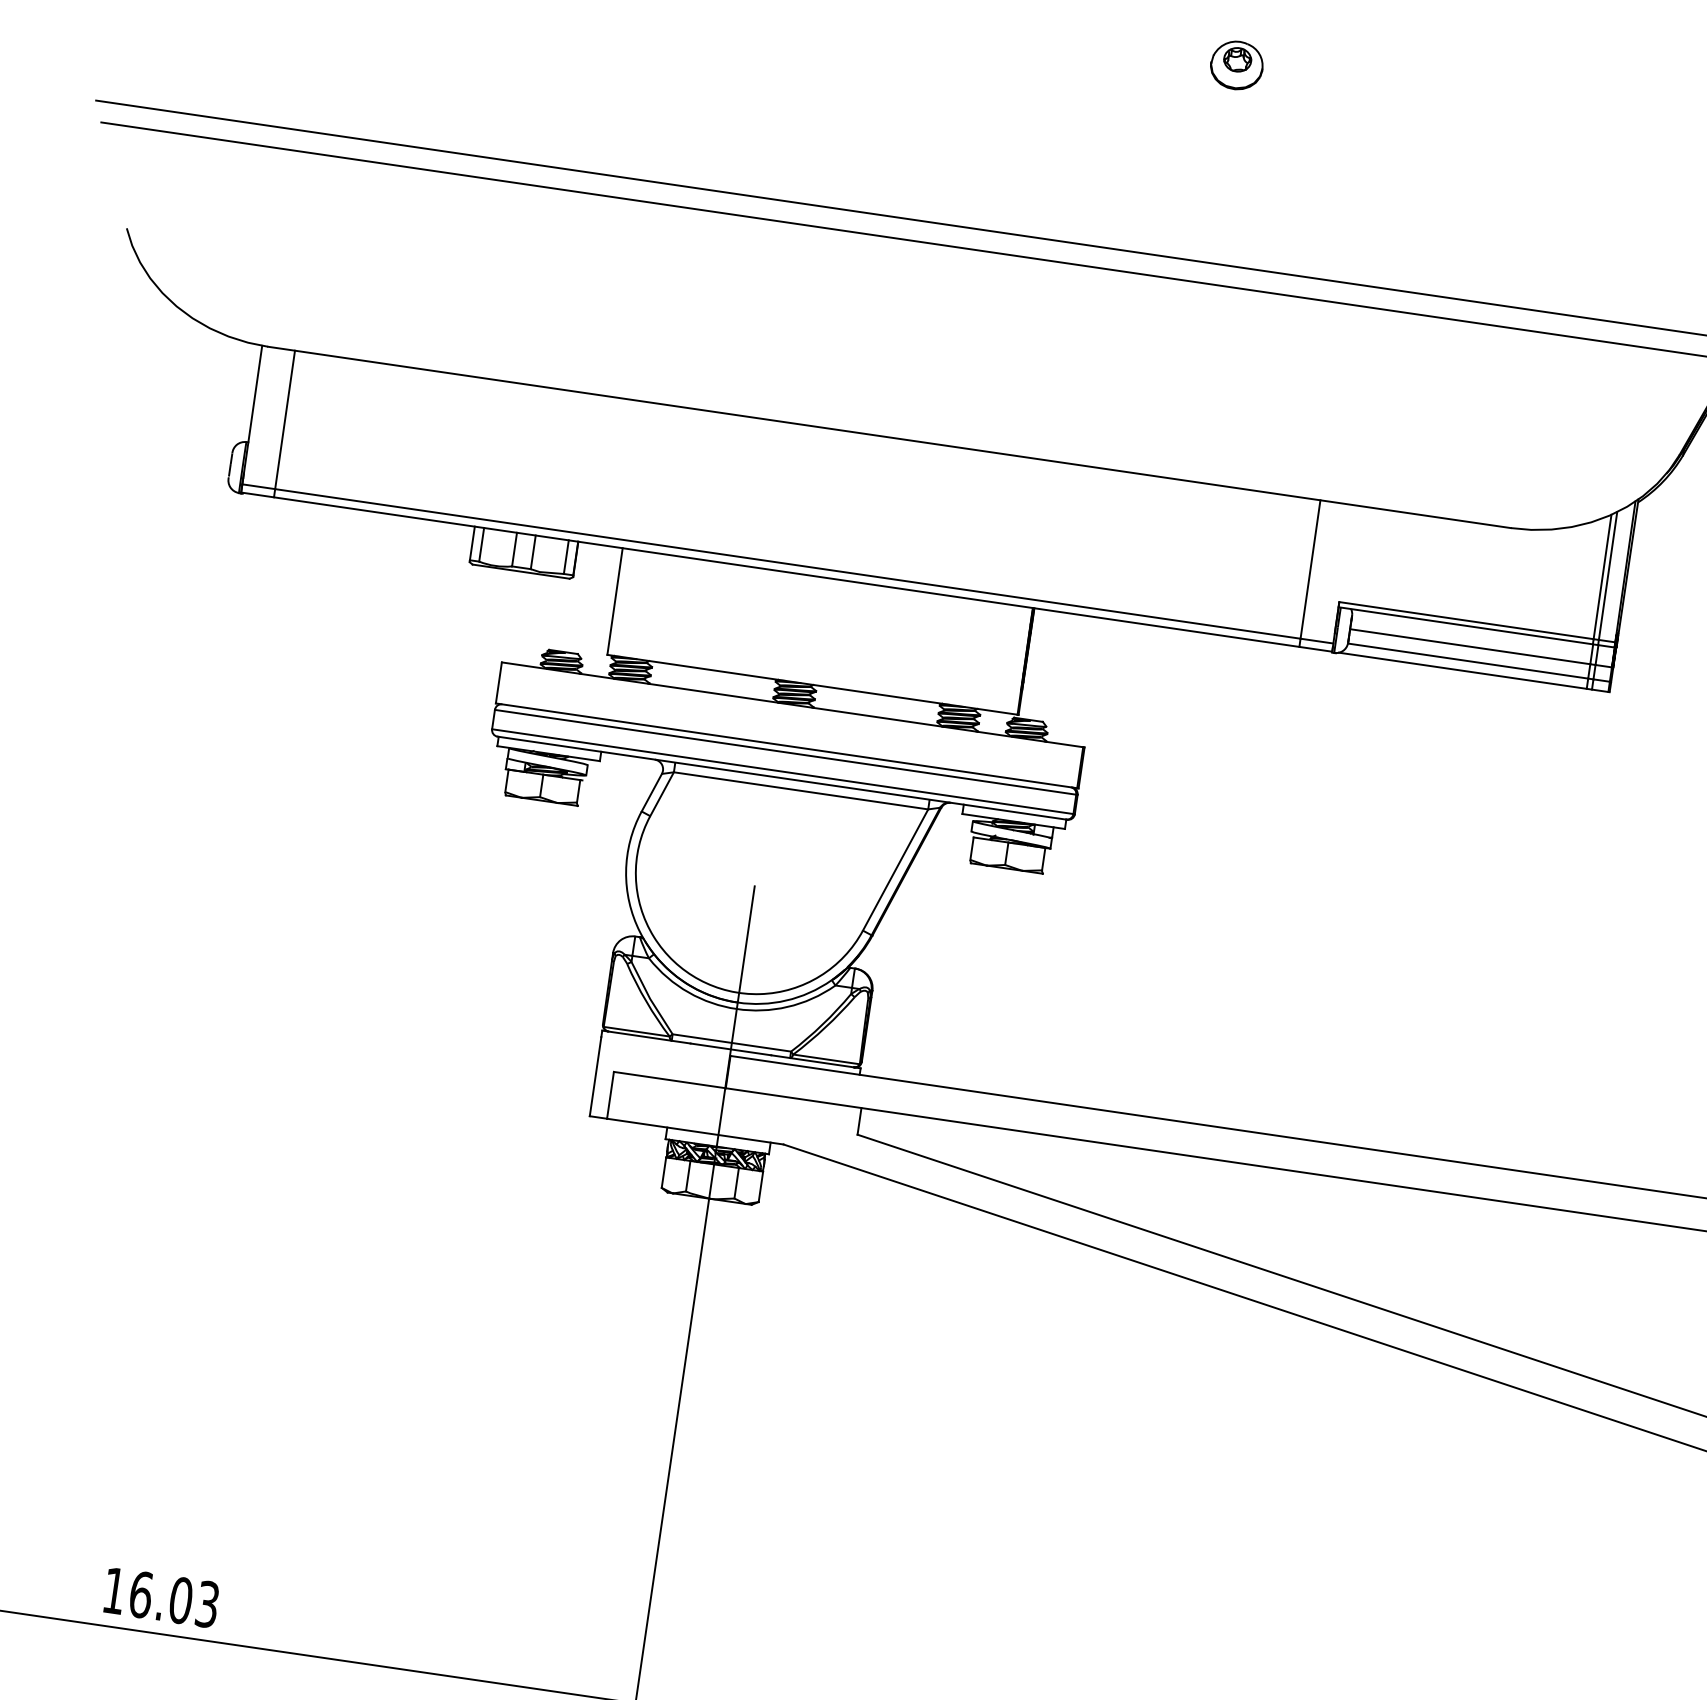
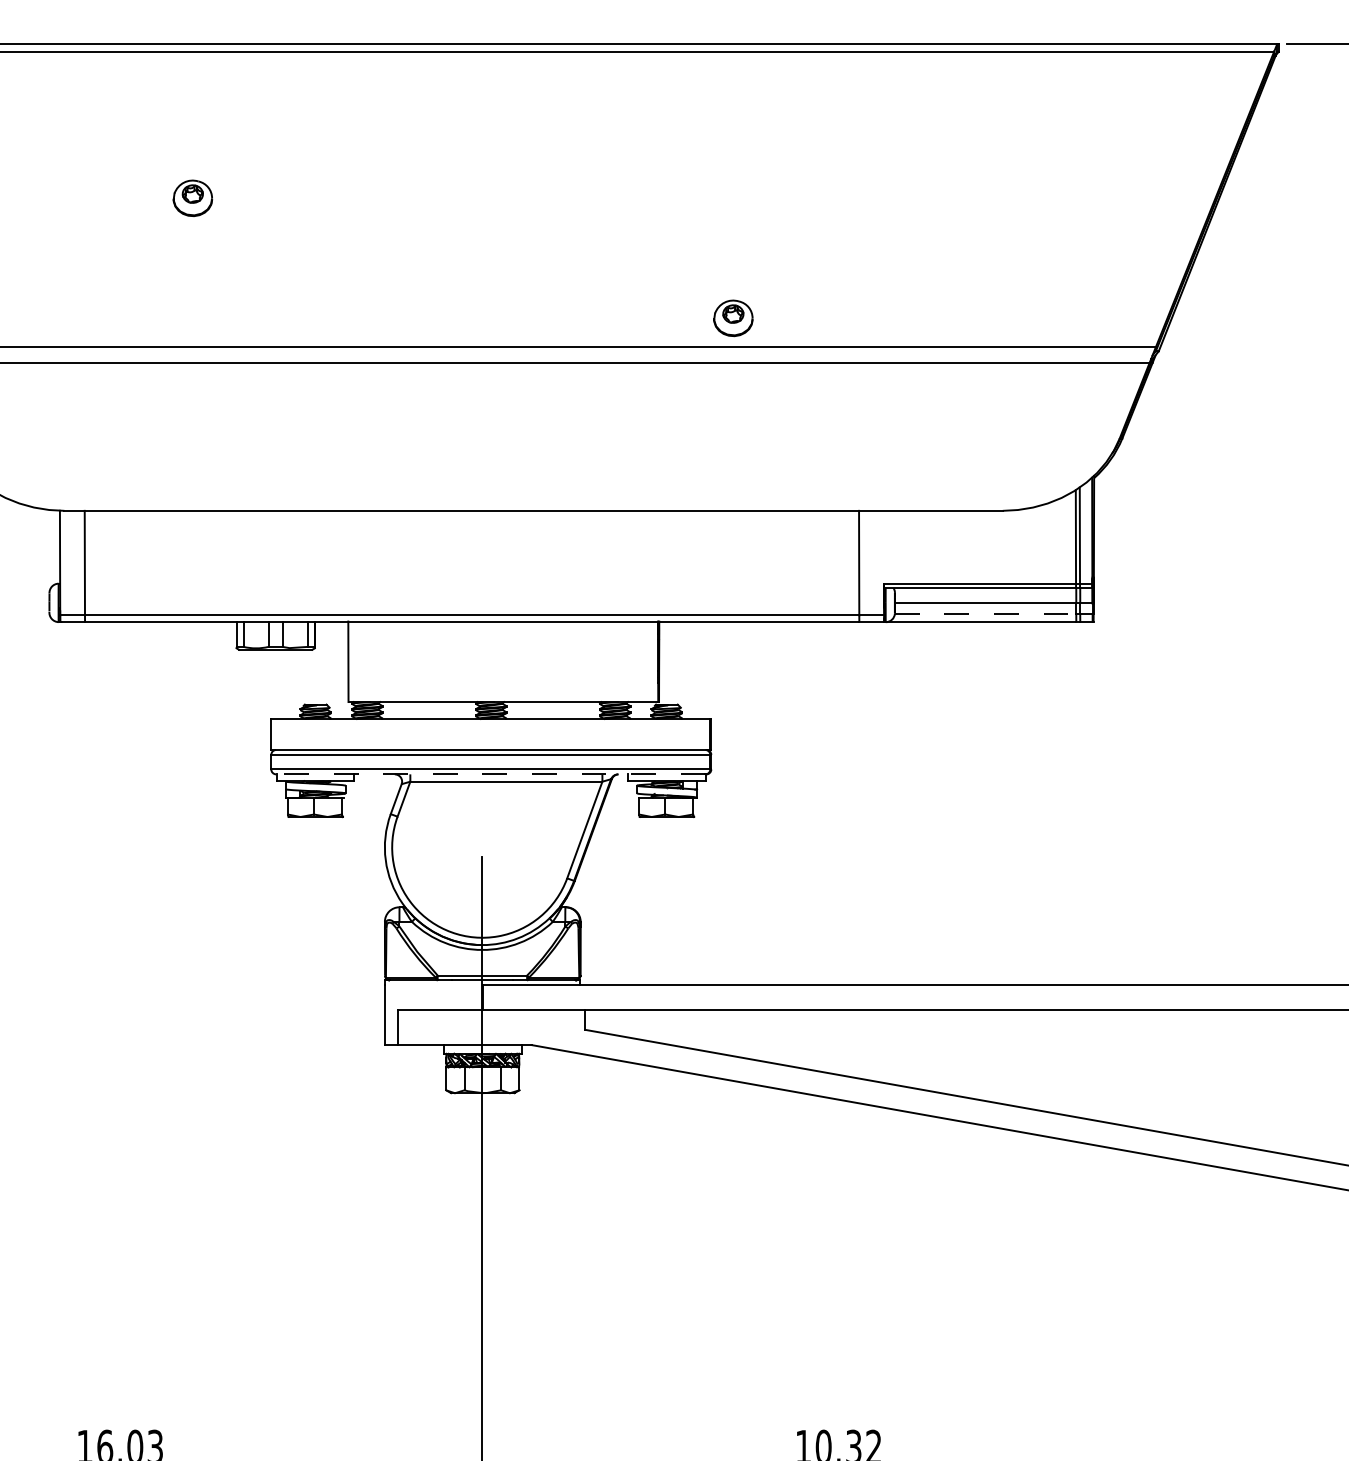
part: (1237, 65) -> (733, 318), moved
line: (1468, 660) -> (985, 613), solid -> dashed
line: (781, 778) -> (490, 774), solid -> dashed

